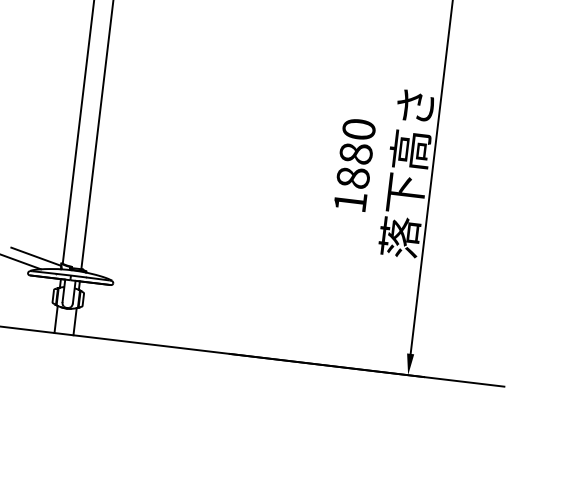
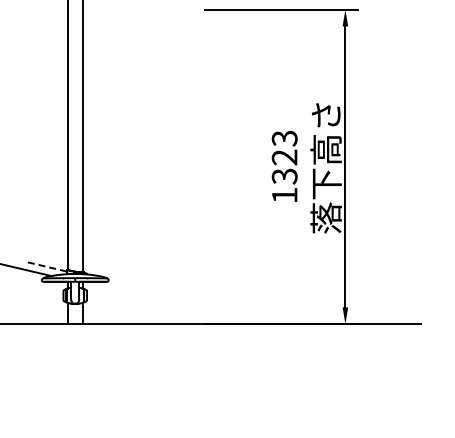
text: (355, 153) -> (284, 157), 1880 -> 1323
line: (36, 256) -> (46, 266), solid -> dashed

